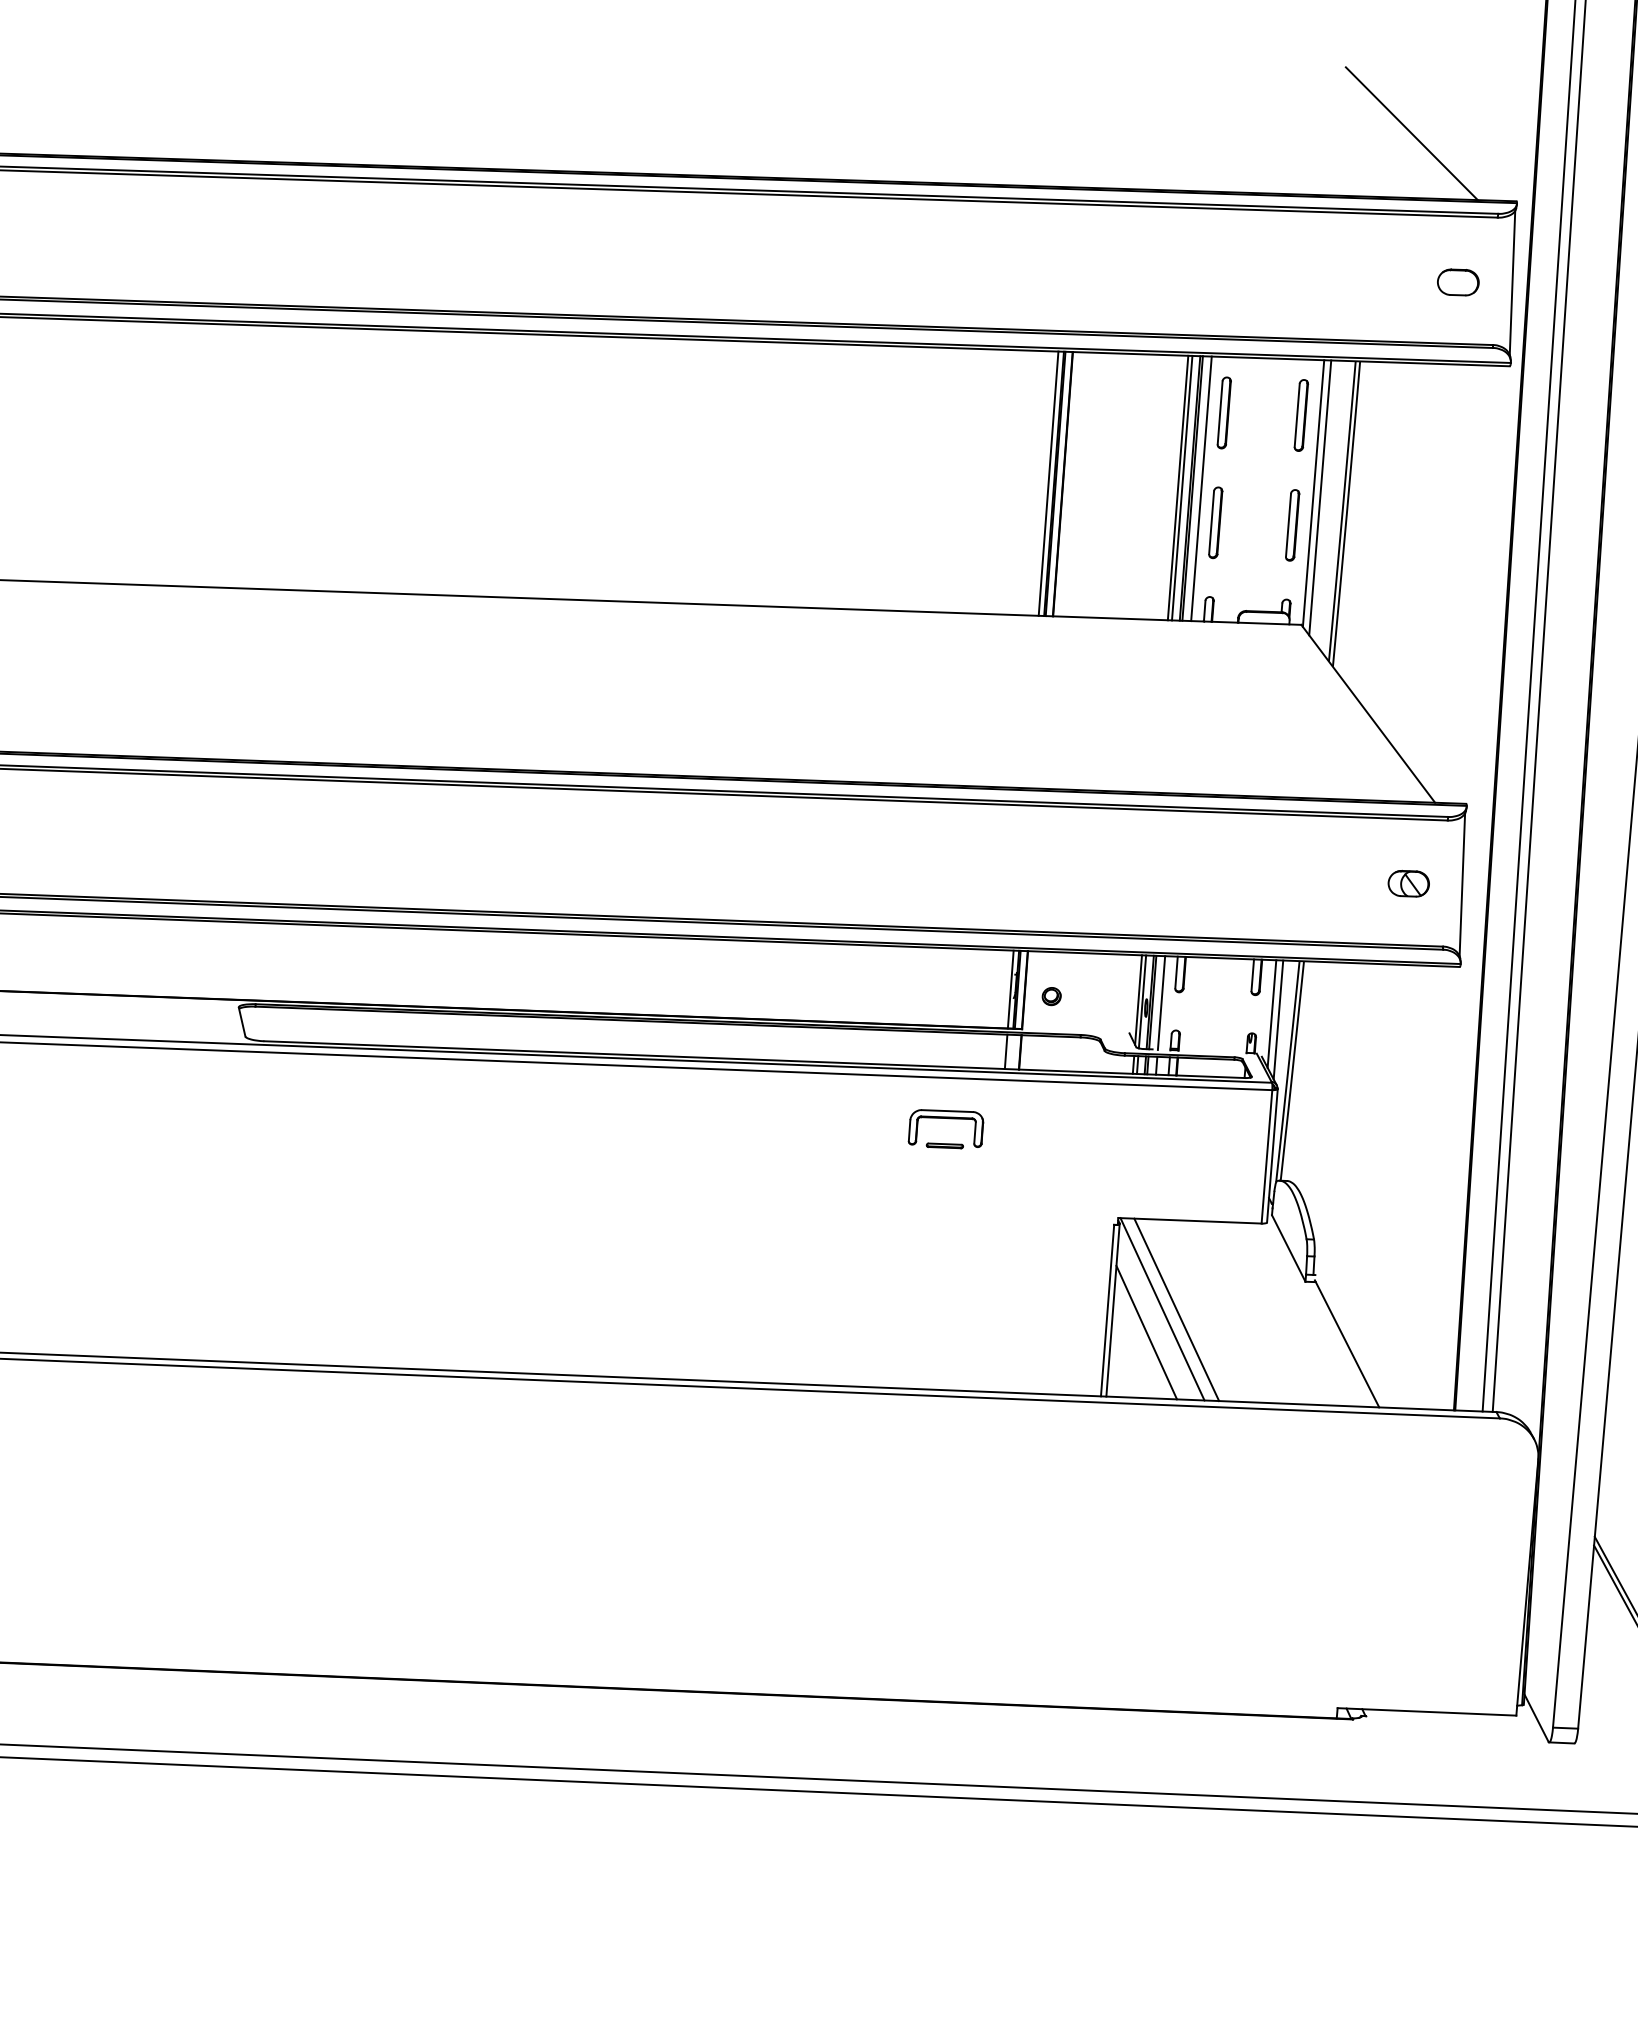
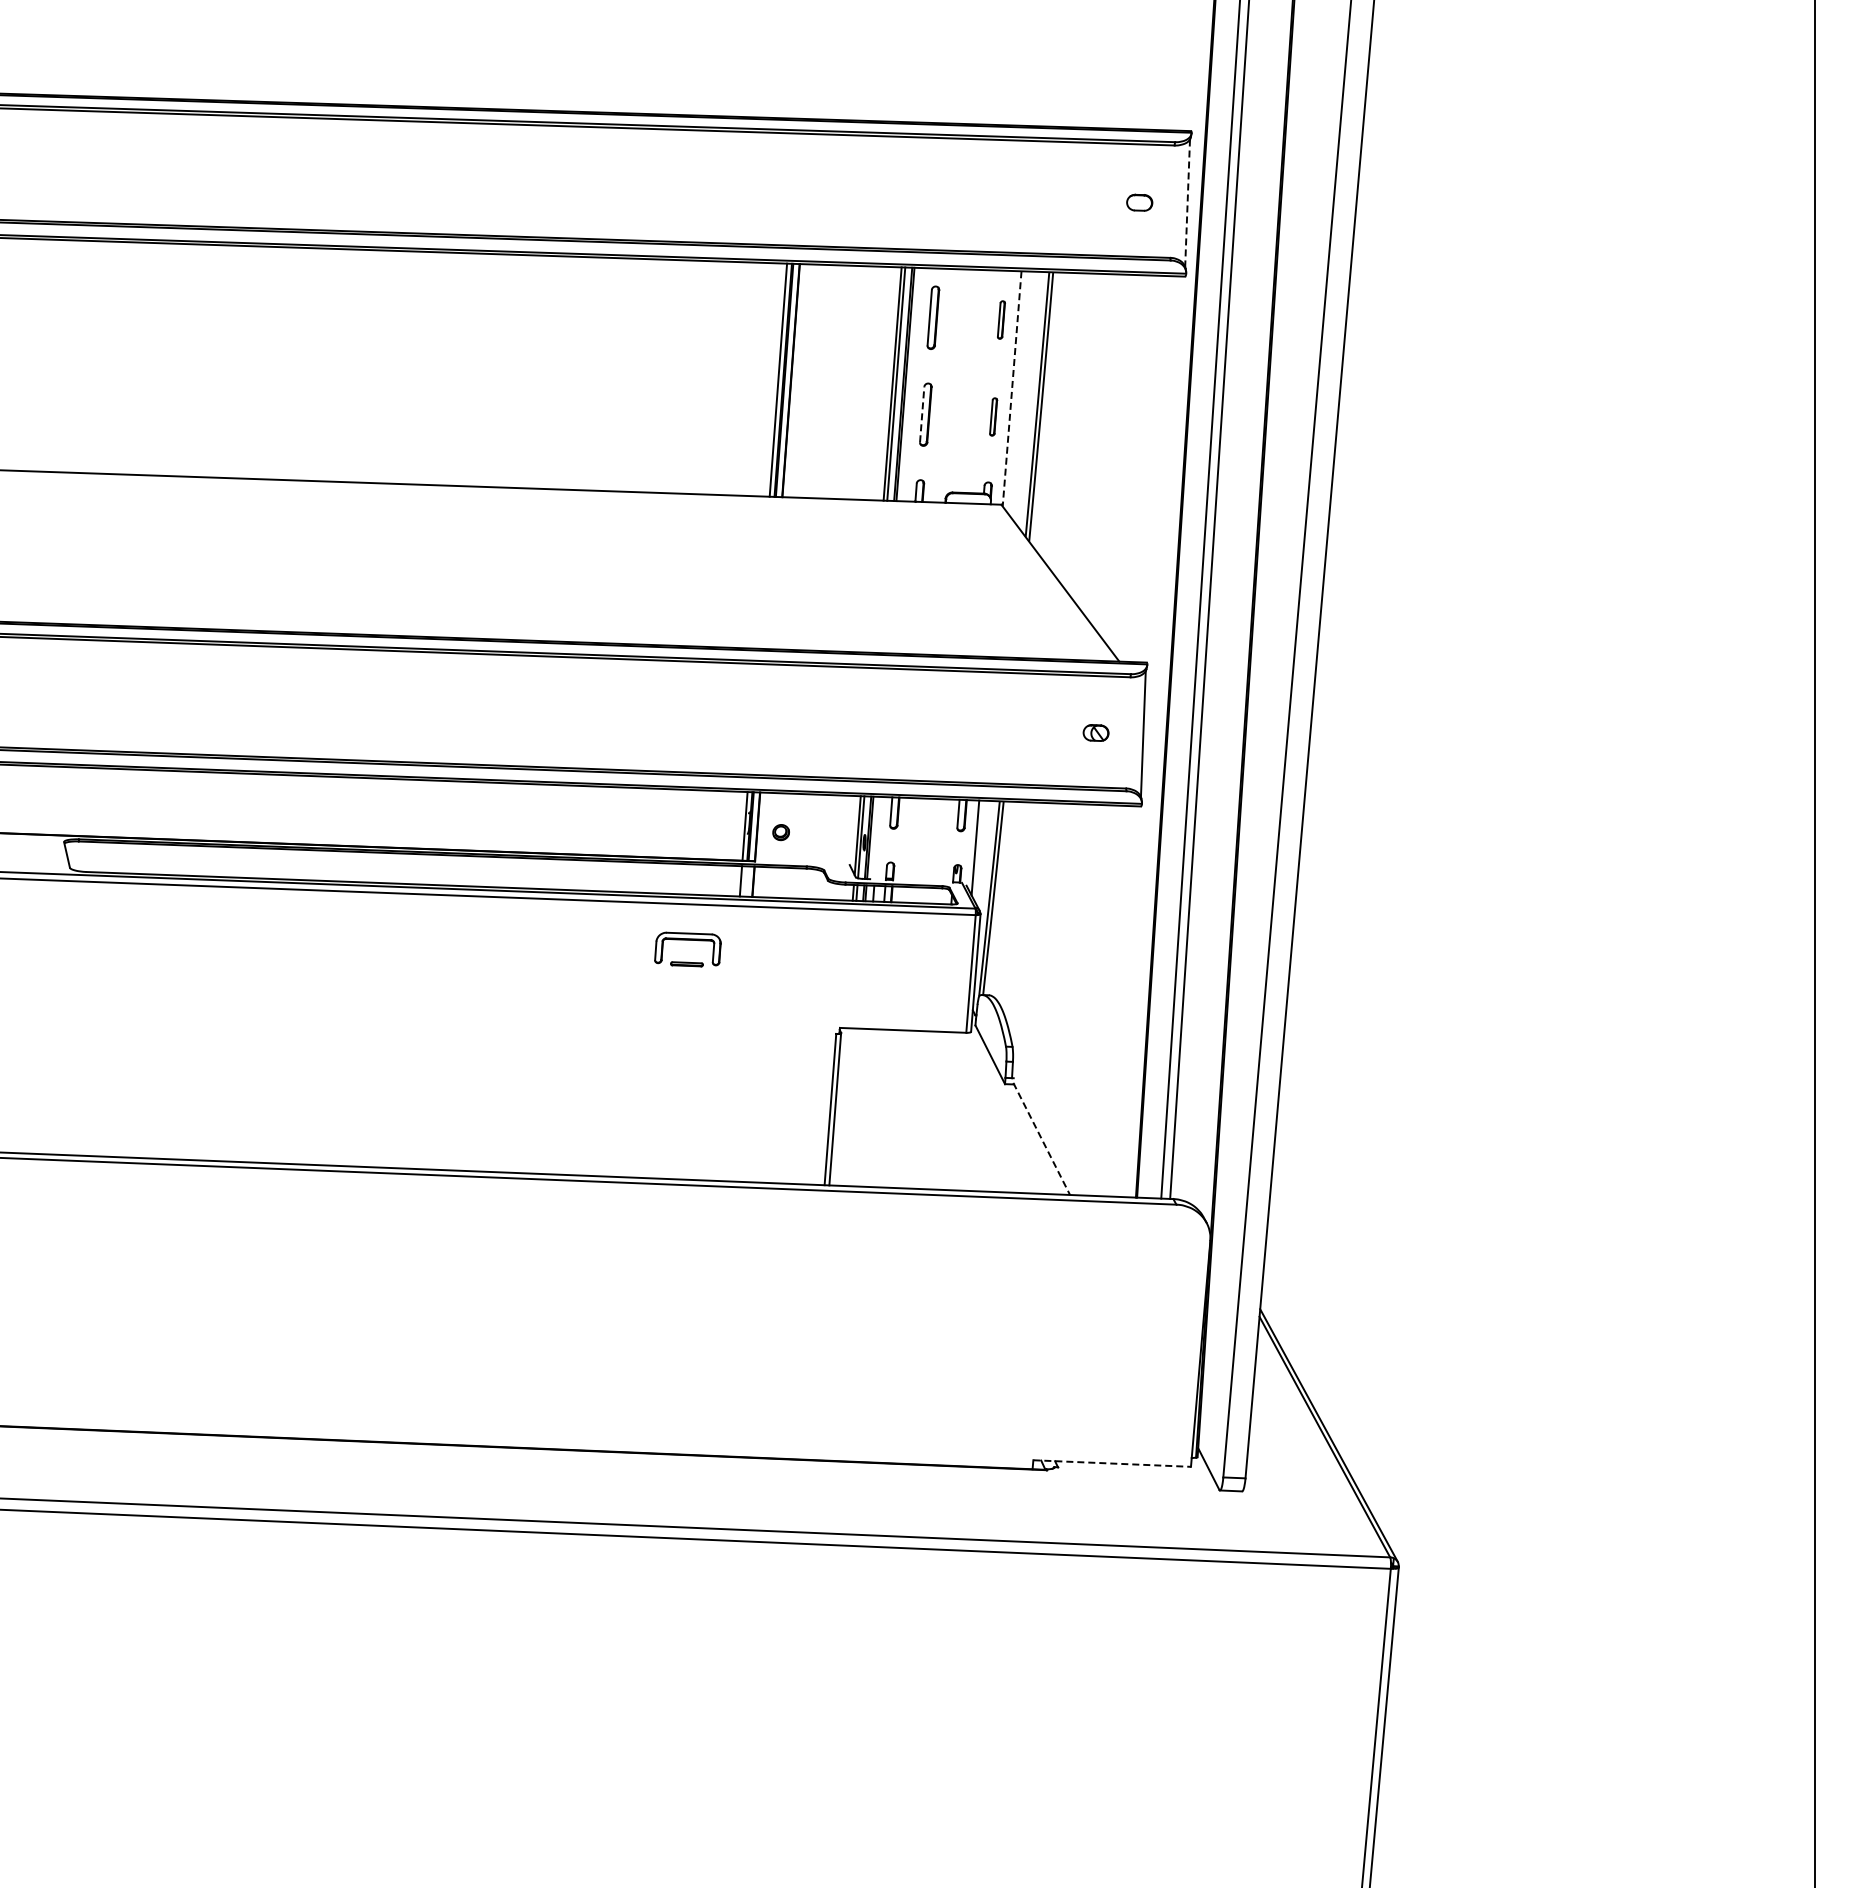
line: (1411, 133) -> (1098, 71), removed
part: (1457, 282) -> (1139, 202), size x0.7
line: (1512, 283) -> (1187, 203), solid -> dashed
part: (1301, 414) -> (1001, 319), size x0.6
line: (1201, 488) -> (913, 384), removed
line: (1313, 493) -> (1012, 388), solid -> dashed
line: (1319, 497) -> (1017, 392), removed
line: (1211, 522) -> (922, 414), solid -> dashed
part: (1292, 524) -> (993, 416), size x0.6
part: (1408, 883) -> (1095, 732), size x0.7
line: (1160, 1002) -> (877, 837), removed
line: (1277, 1019) -> (980, 852), removed
line: (1162, 1308) -> (878, 1107), removed
line: (1176, 1309) -> (891, 1108), removed
line: (1146, 1332) -> (864, 1128), removed
line: (1346, 1343) -> (1041, 1138), solid -> dashed
line: (1427, 1711) -> (1112, 1463), solid -> dashed

